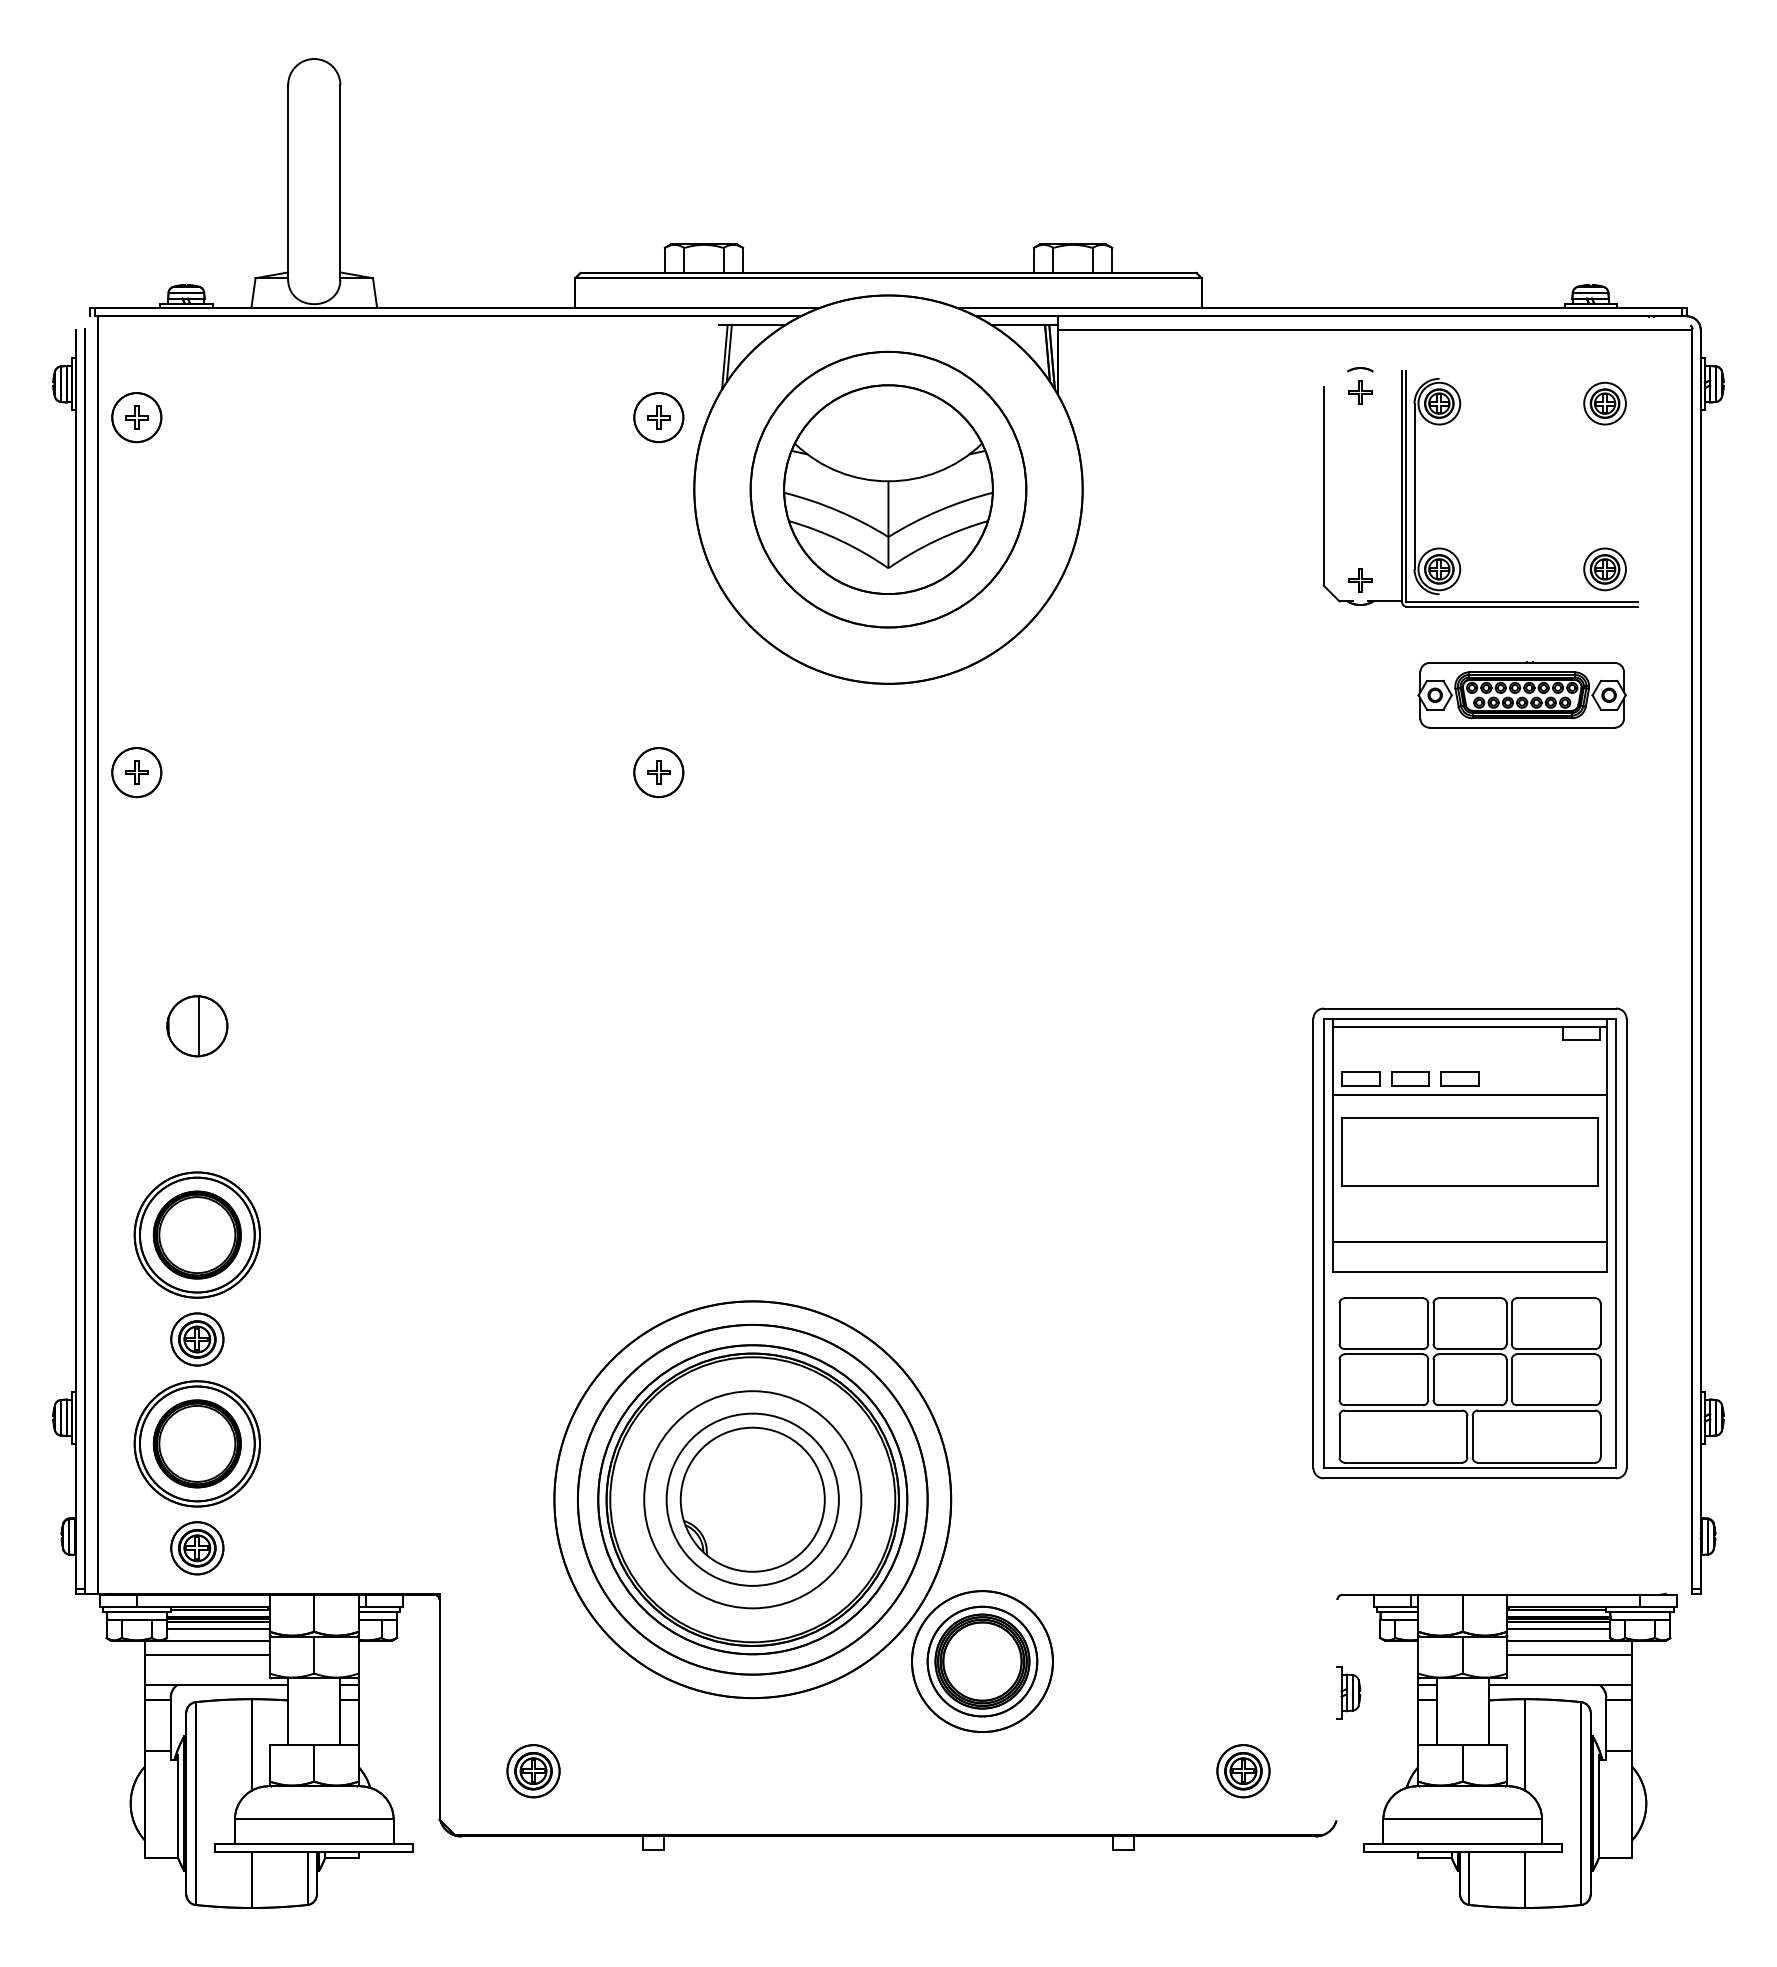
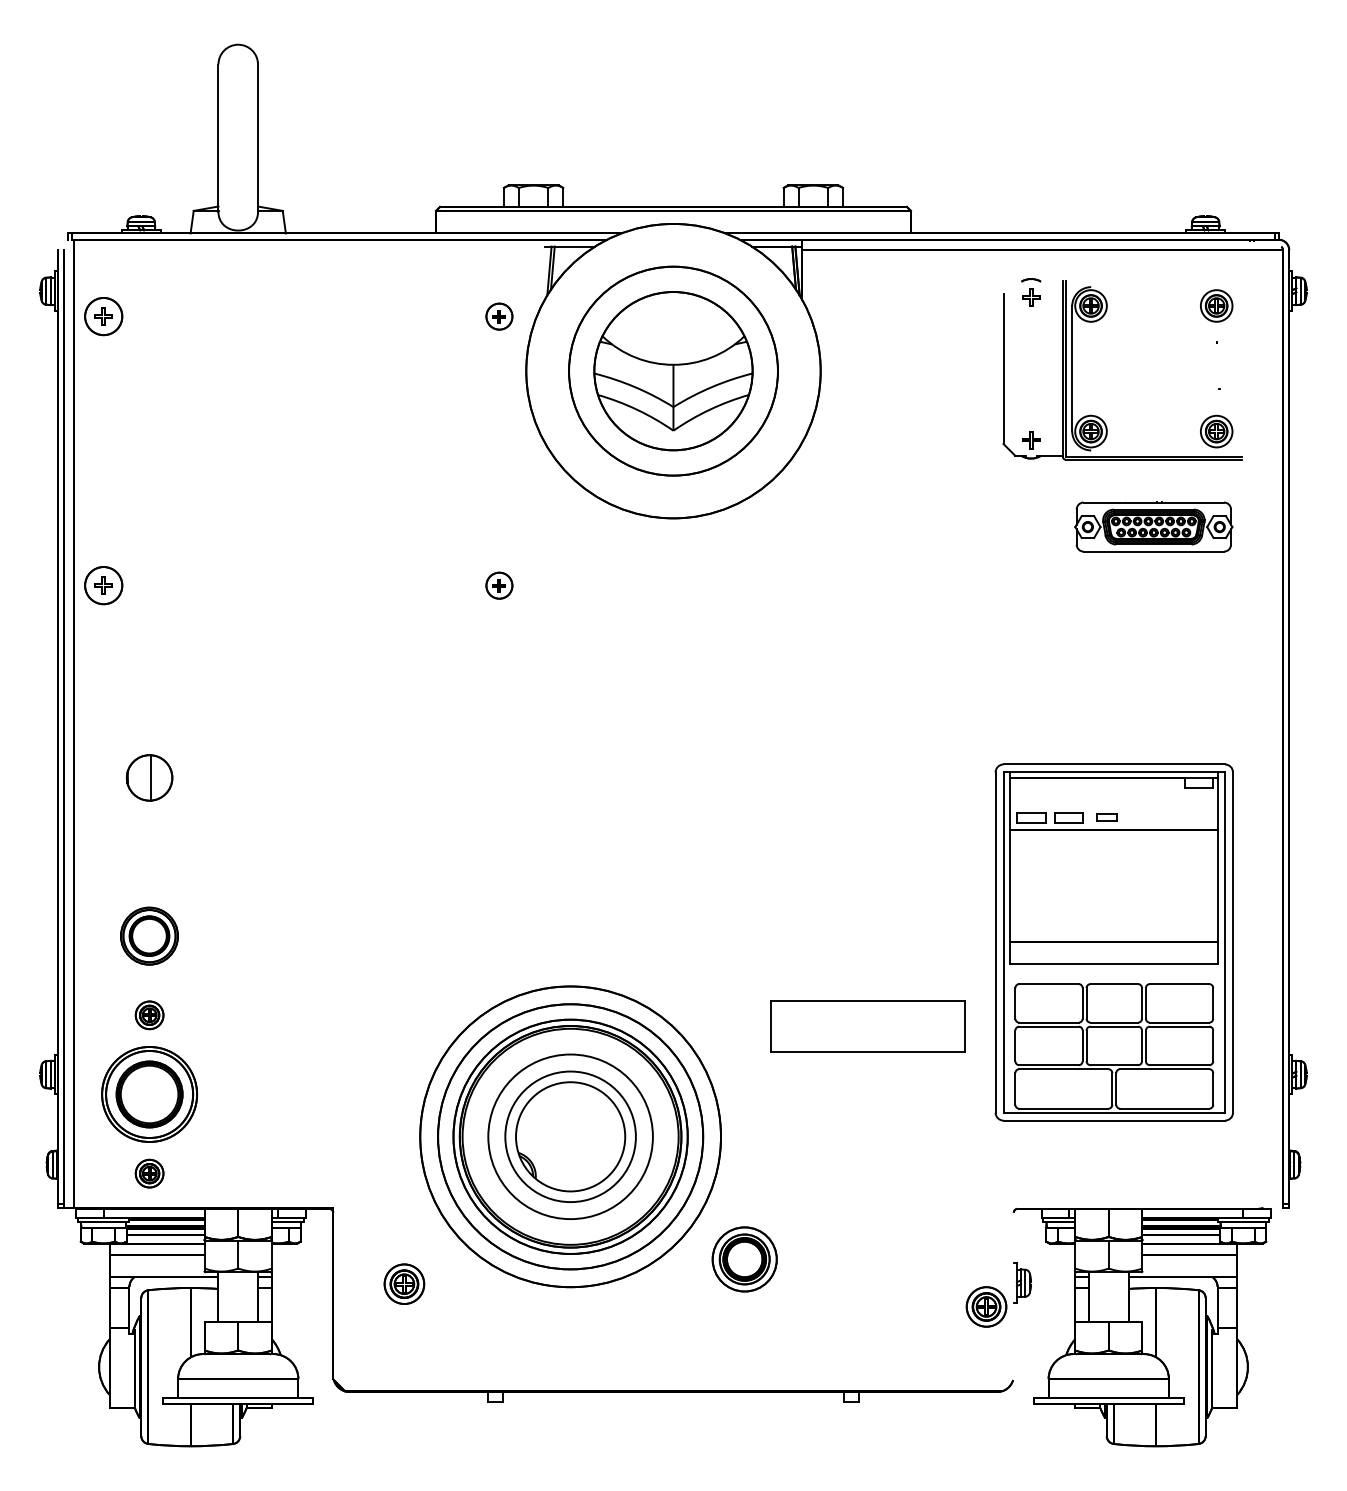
part: (658, 417) -> (499, 316), size x0.7
part: (658, 772) -> (499, 585), size x0.7
part: (1459, 1078) -> (1106, 817), size x0.7
part: (1469, 1151) -> (867, 1025), moved
part: (196, 1234) -> (148, 935), size x0.6
part: (197, 1339) -> (149, 1015), size x0.7
part: (197, 1548) -> (149, 1173), size x0.7
part: (982, 1661) -> (744, 1259), size x0.6
part: (533, 1771) -> (404, 1284), moved
part: (1243, 1771) -> (986, 1307), moved

